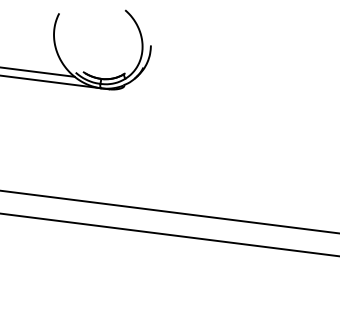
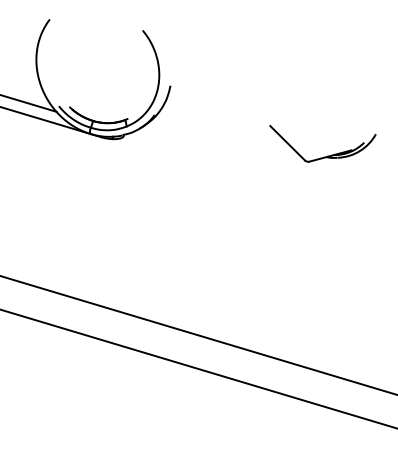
part: (265, 76) -> (323, 156), added

